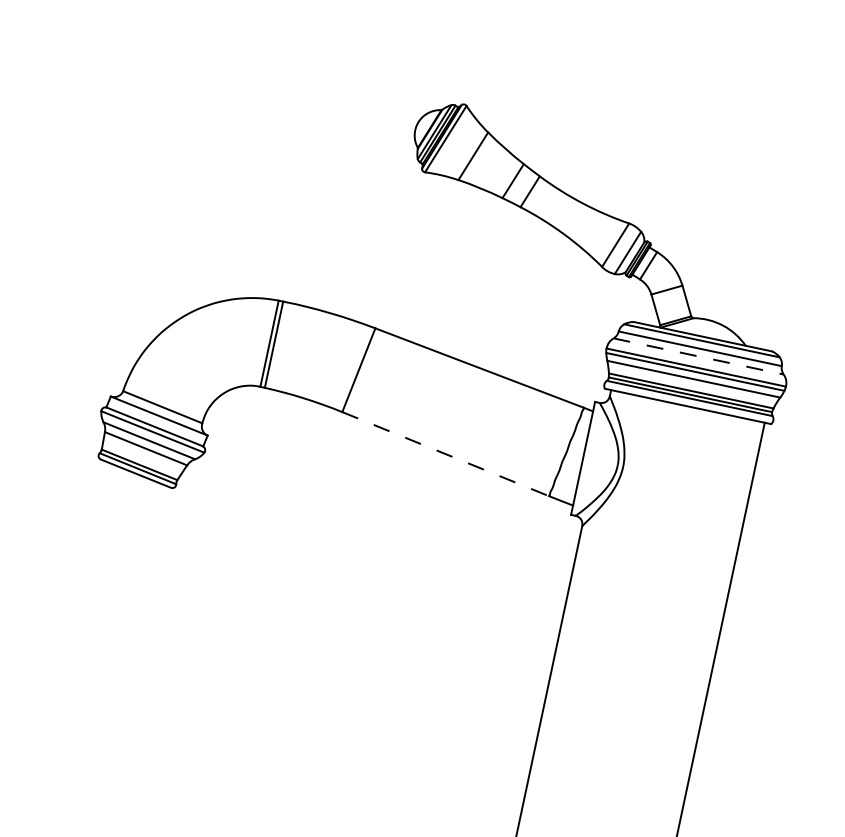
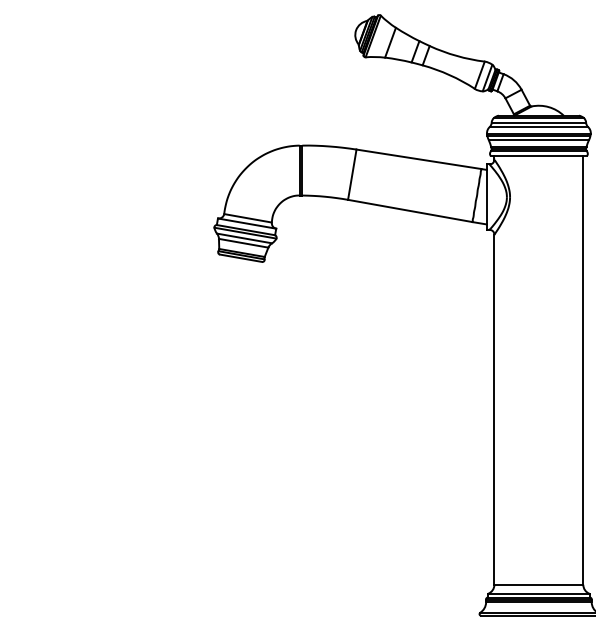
line: (699, 357) -> (539, 127), dashed -> solid
line: (445, 455) -> (410, 211), dashed -> solid

